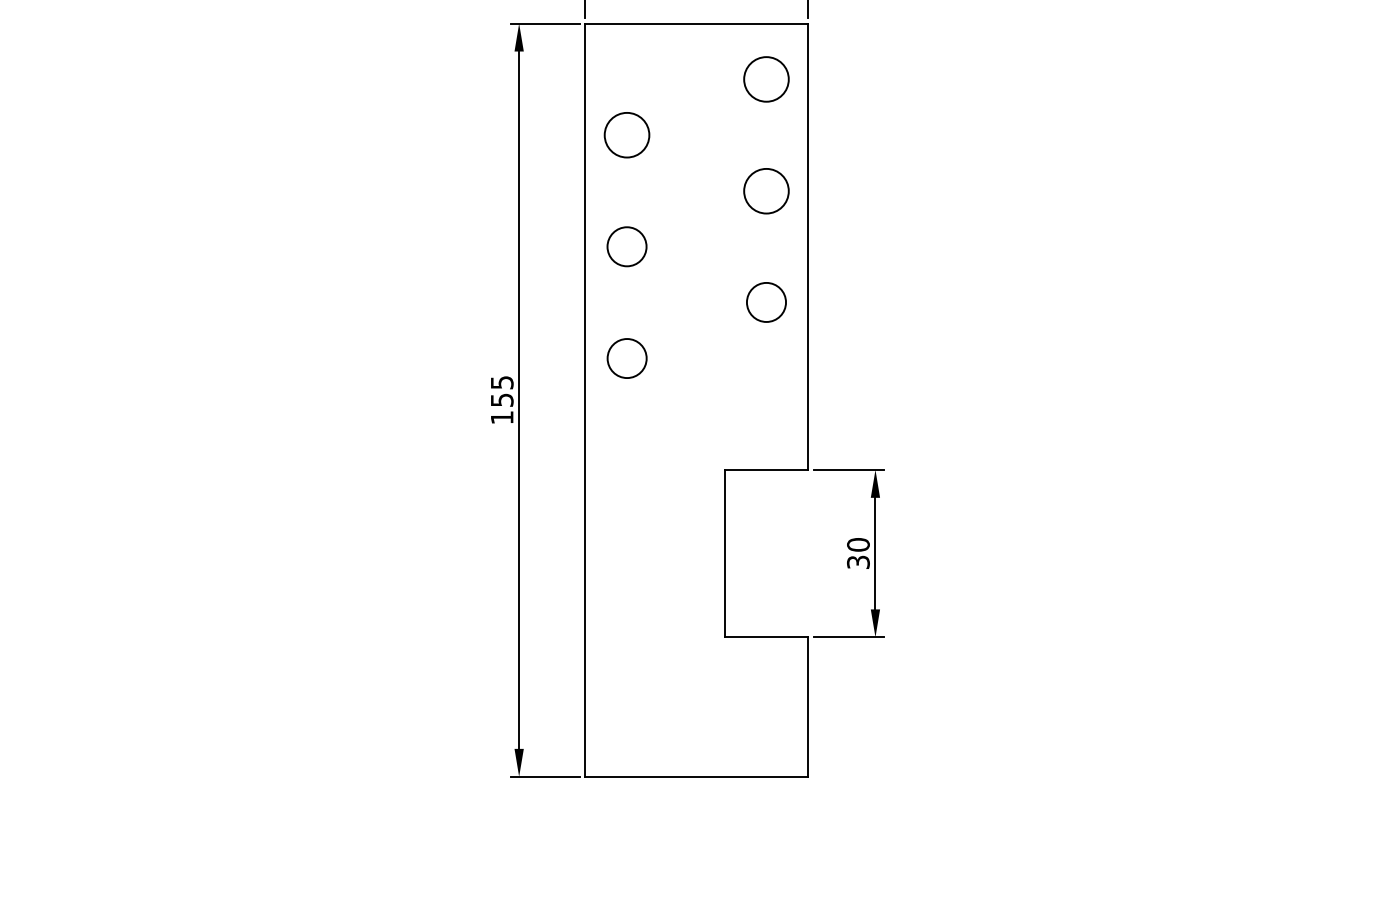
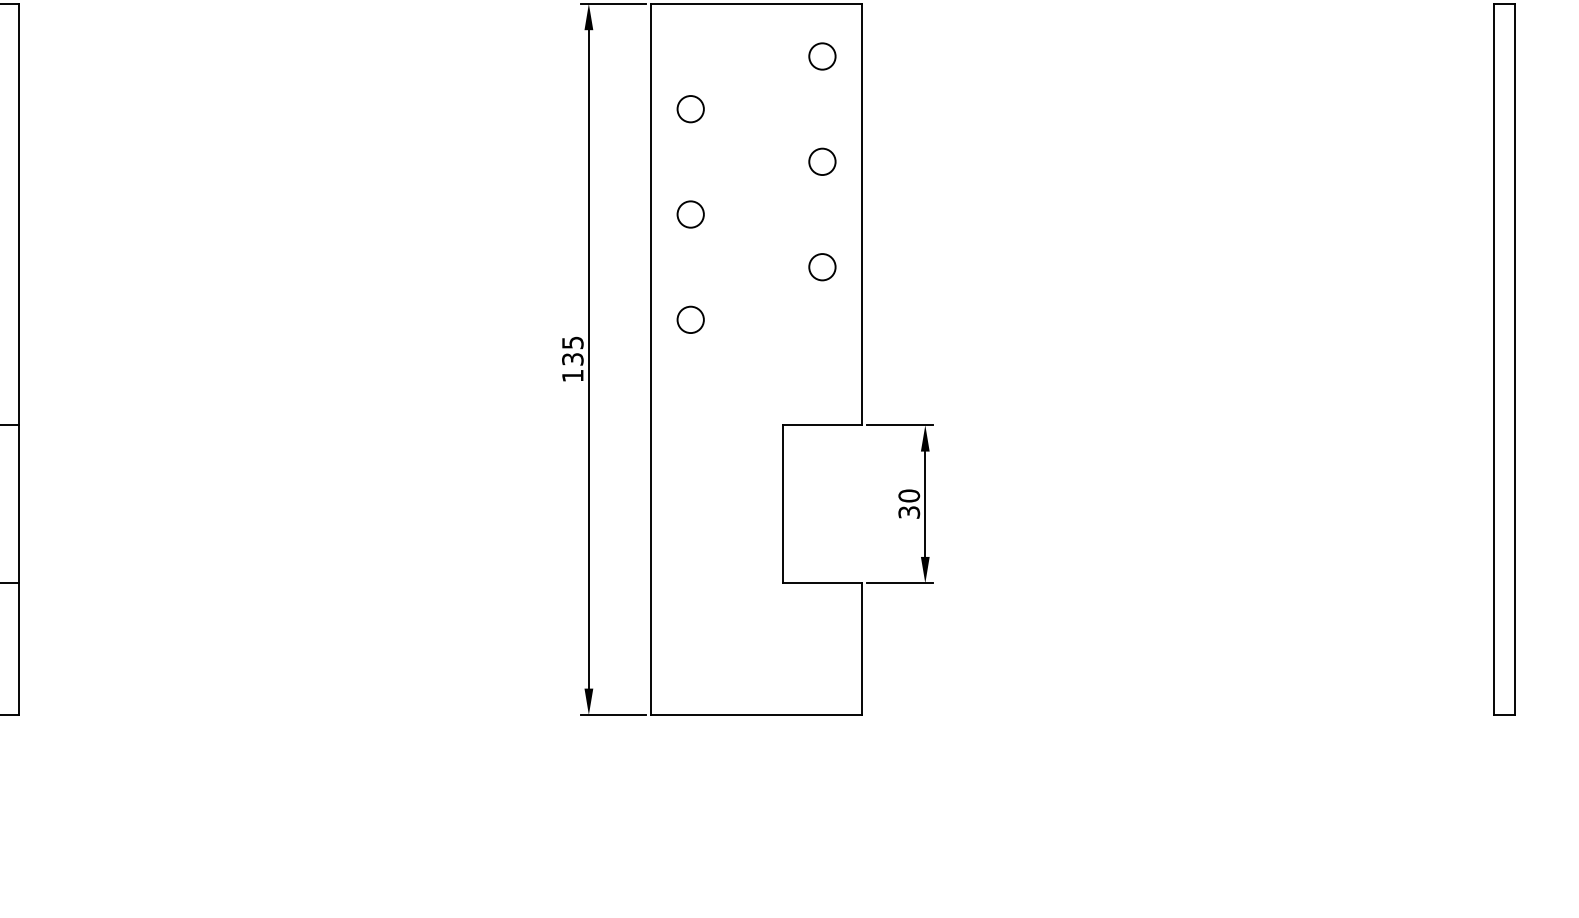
circle: (766, 79) -> (822, 56), size x0.62
circle: (626, 135) -> (690, 109), size x0.62
circle: (766, 190) -> (822, 161), size x0.62
circle: (626, 246) -> (690, 214), size x0.71
circle: (766, 302) -> (822, 267), size x0.71
circle: (626, 357) -> (690, 319), size x0.71
text: (501, 400) -> (572, 359), 155 -> 135

